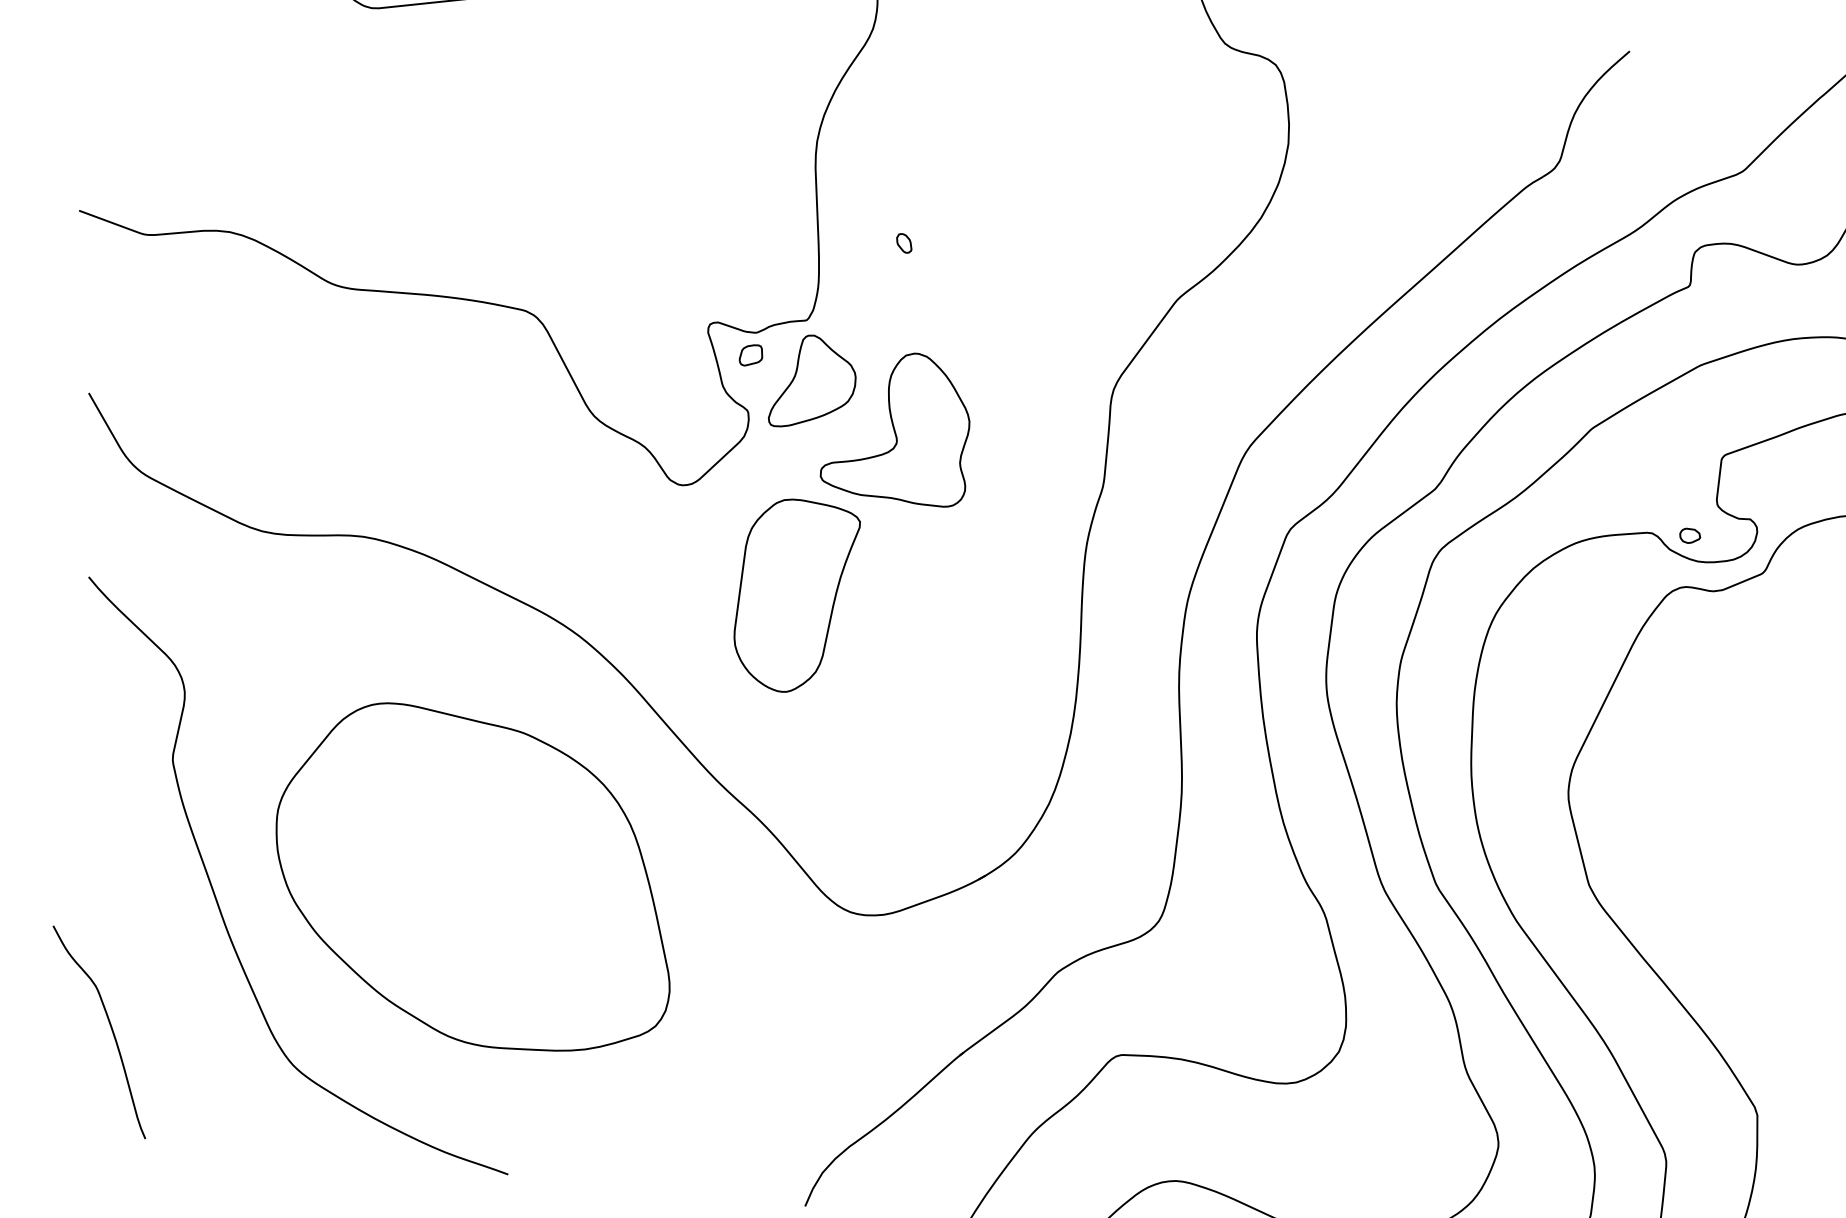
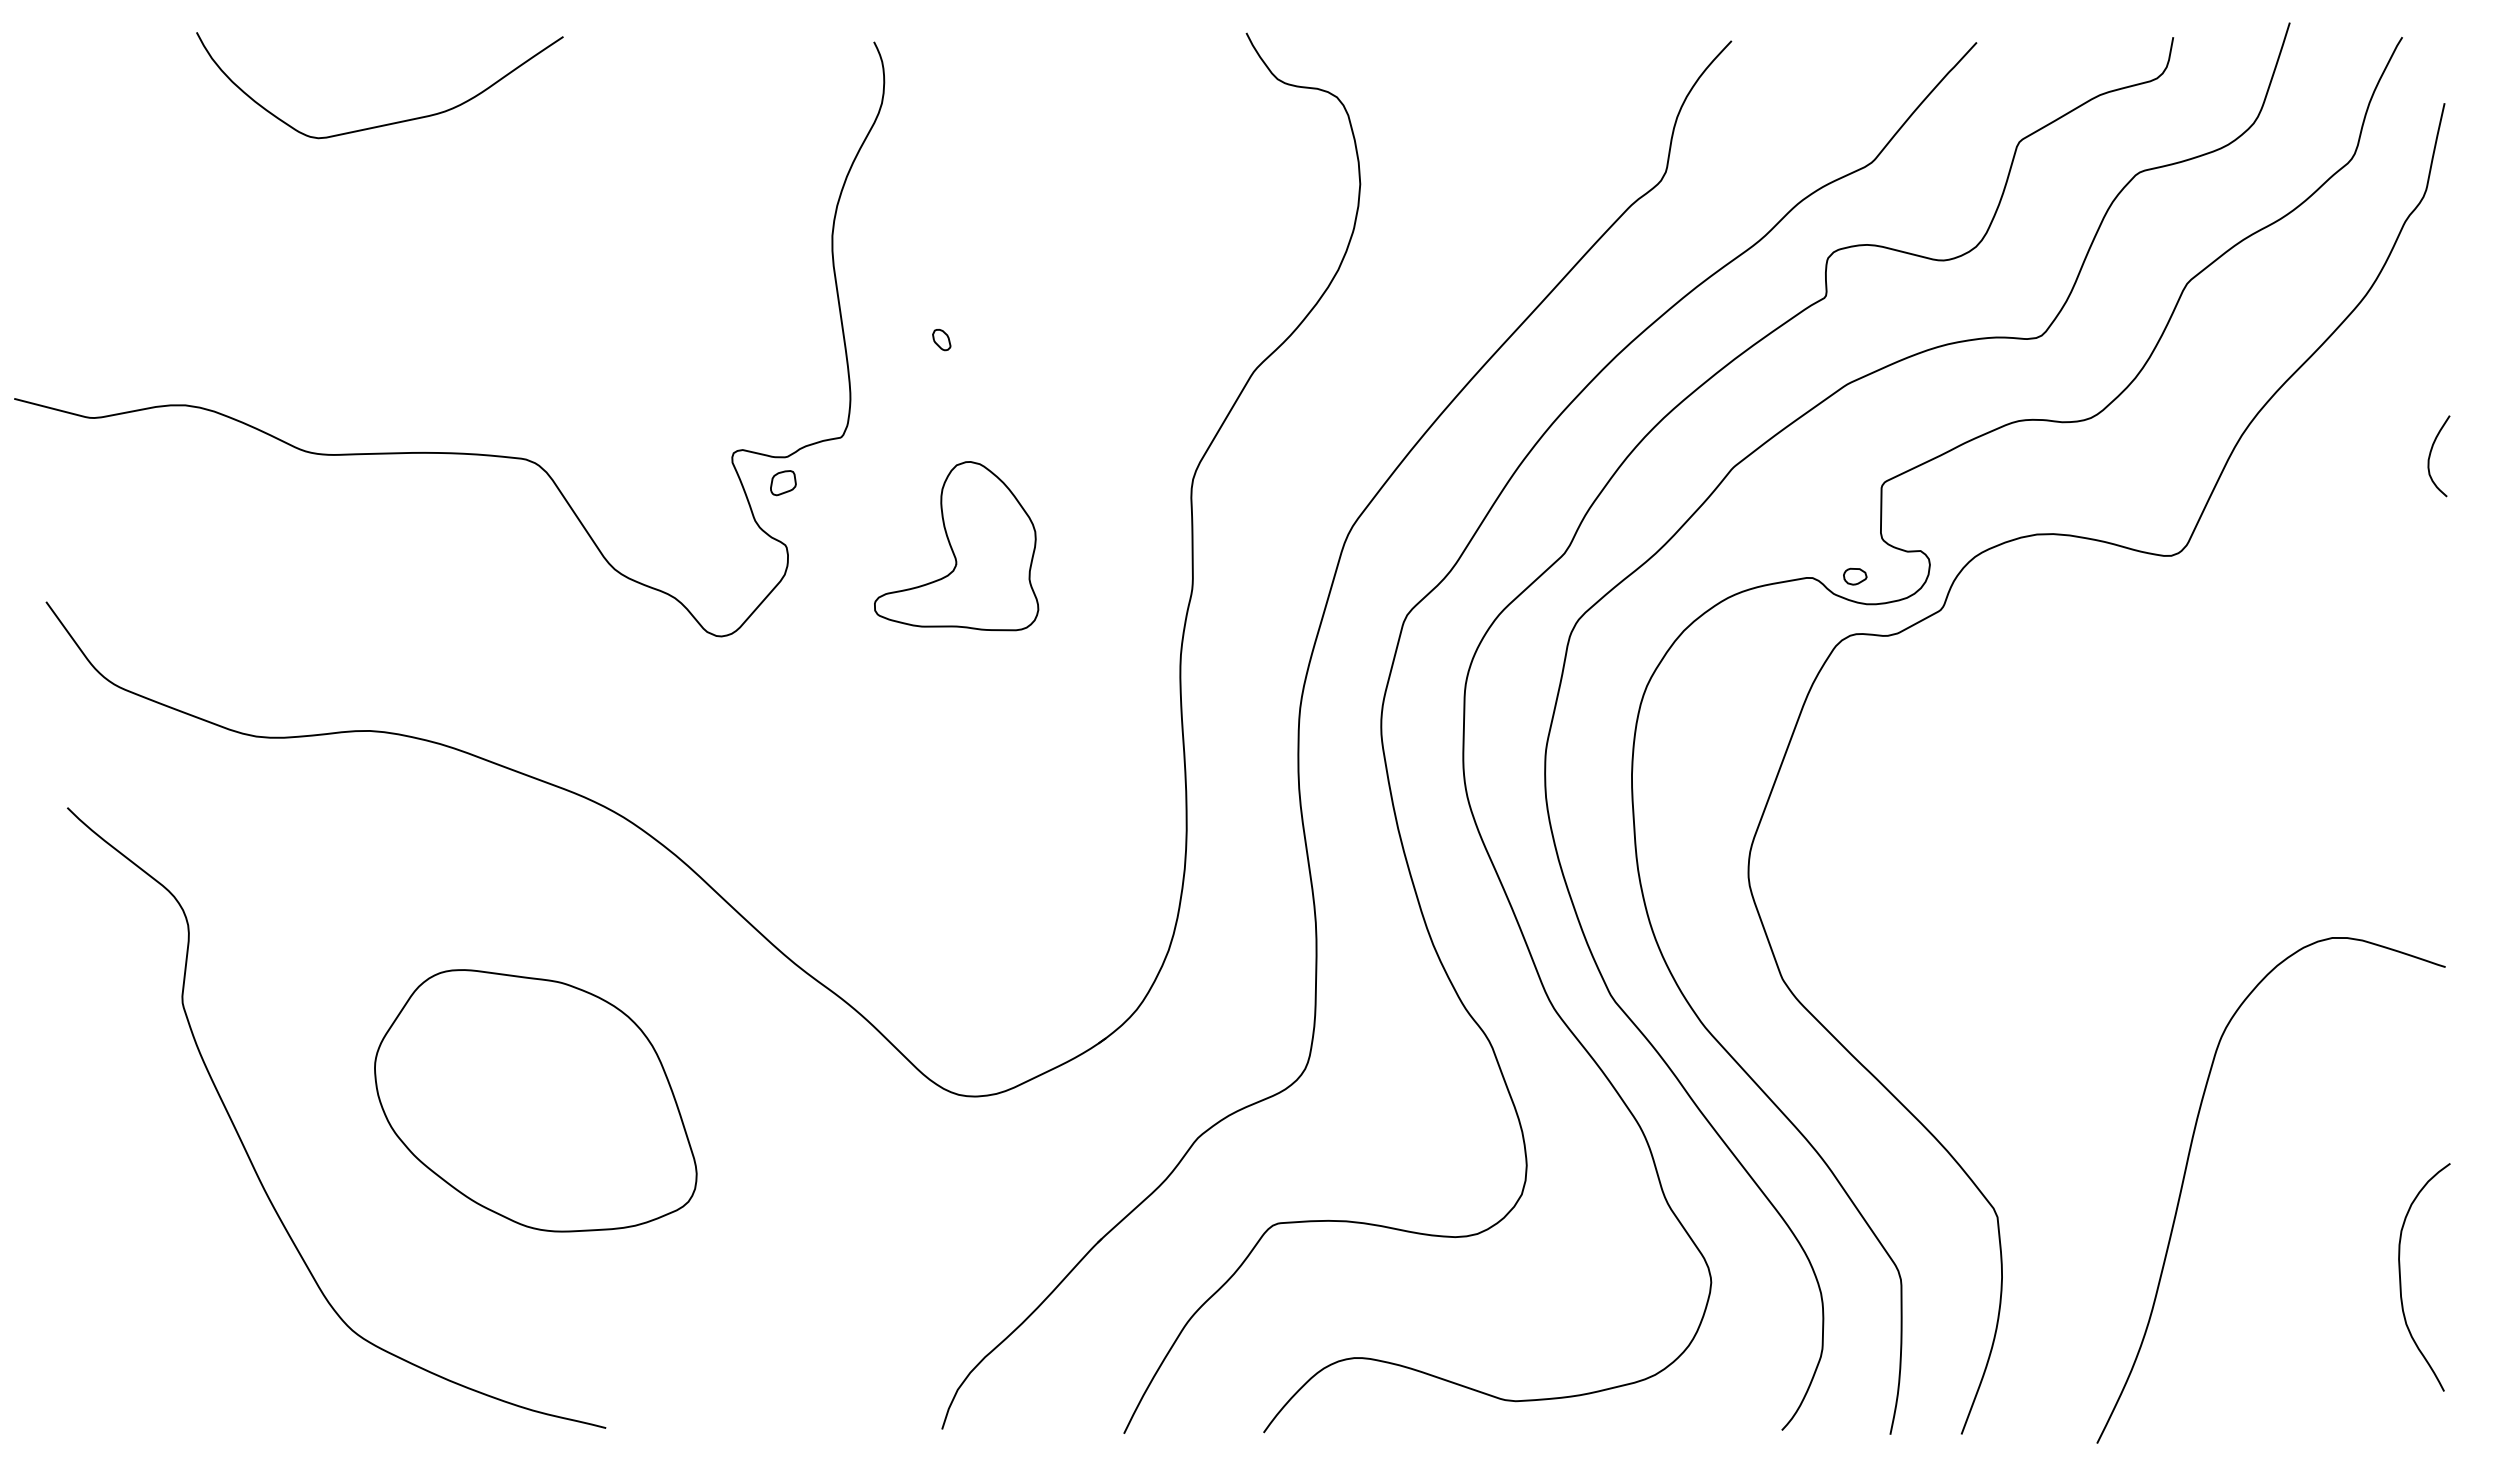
part: (813, 382) -> (856, 506), removed
part: (795, 596) -> (860, 747), removed
part: (475, 878) -> (535, 1100), size x0.7
curve: (110, 1028) -> (144, 1310), removed

